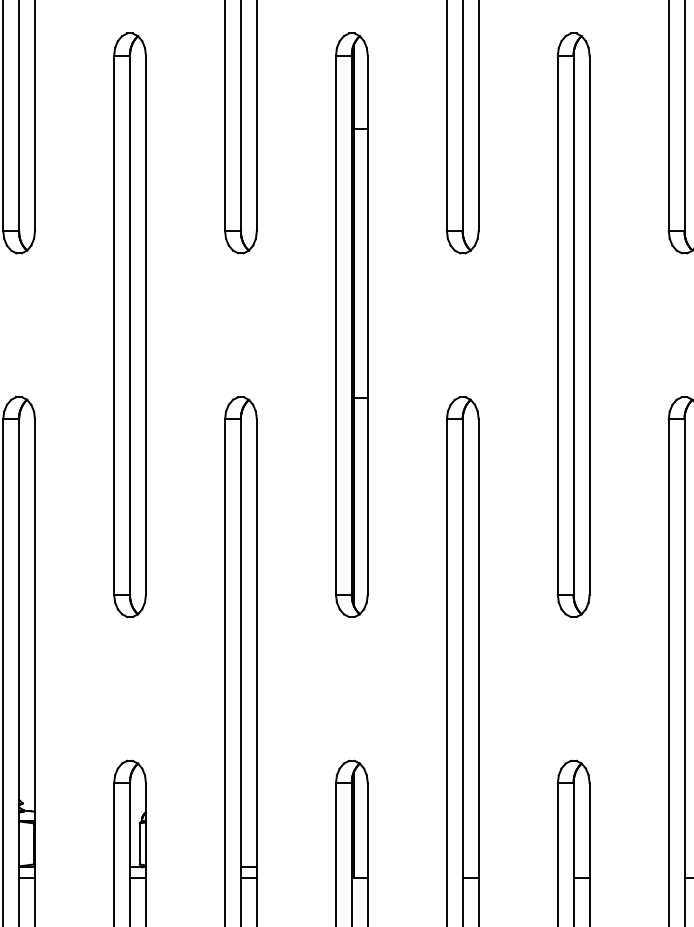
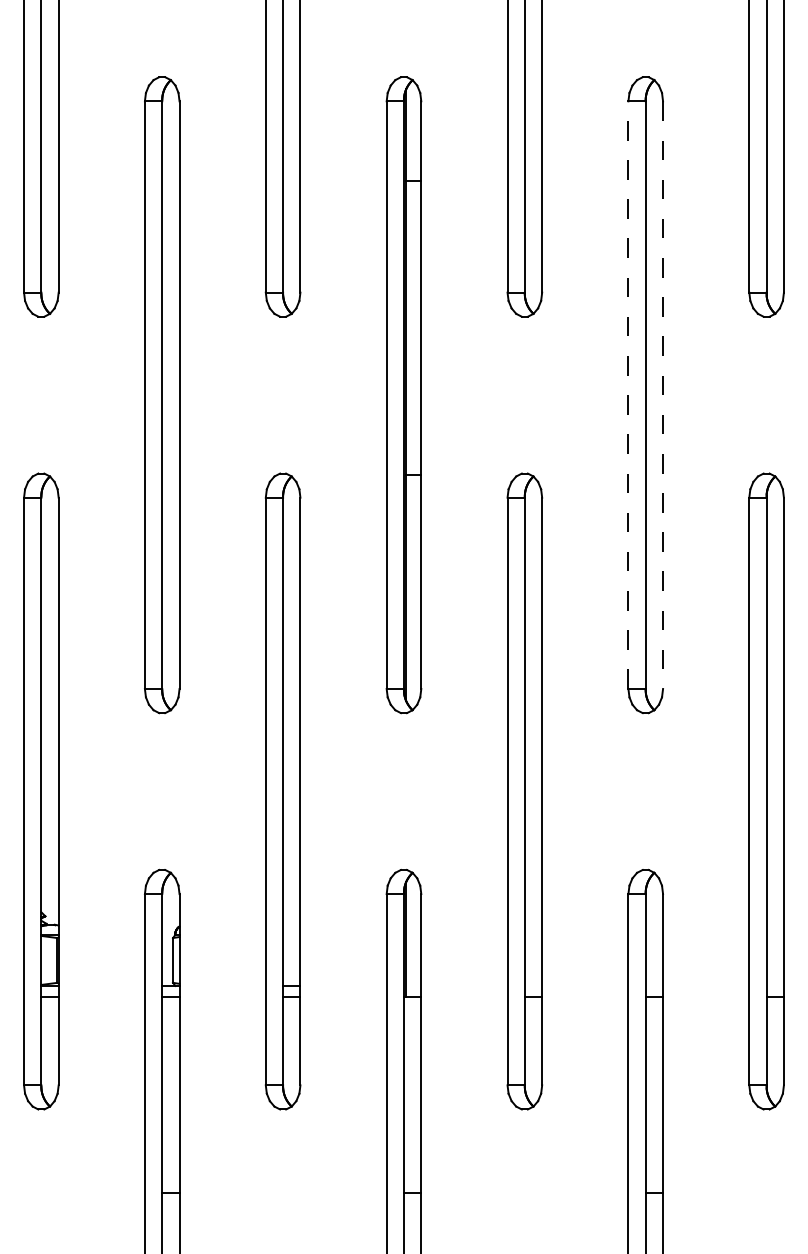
line: (557, 325) -> (628, 395), solid -> dashed
line: (590, 325) -> (663, 395), solid -> dashed

